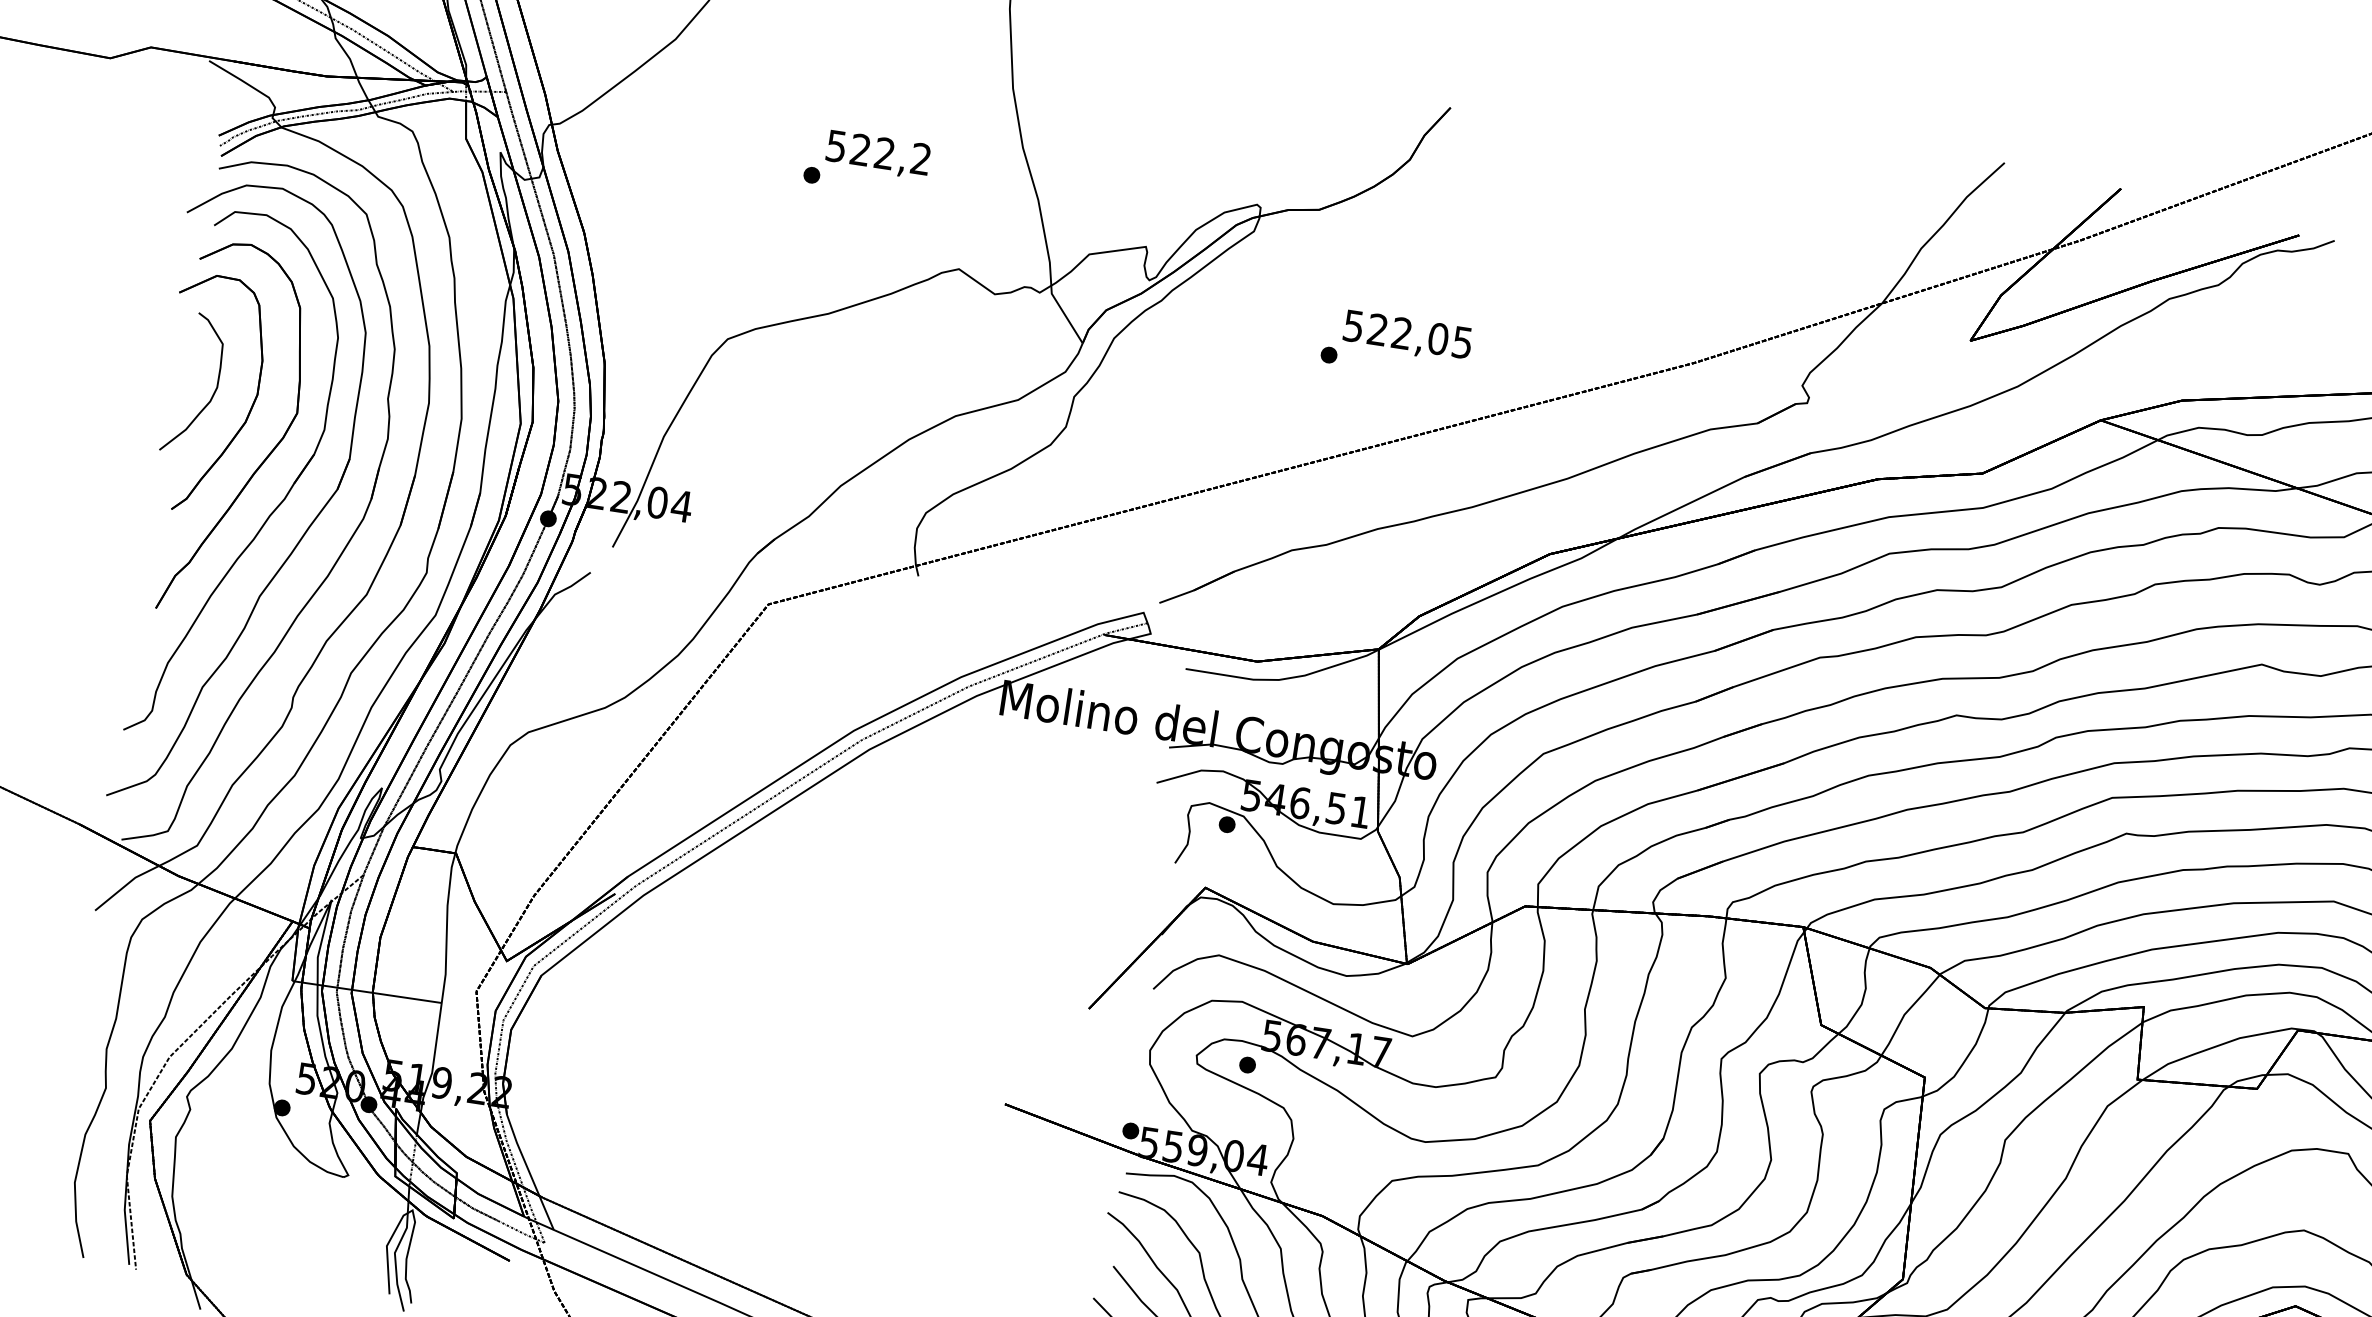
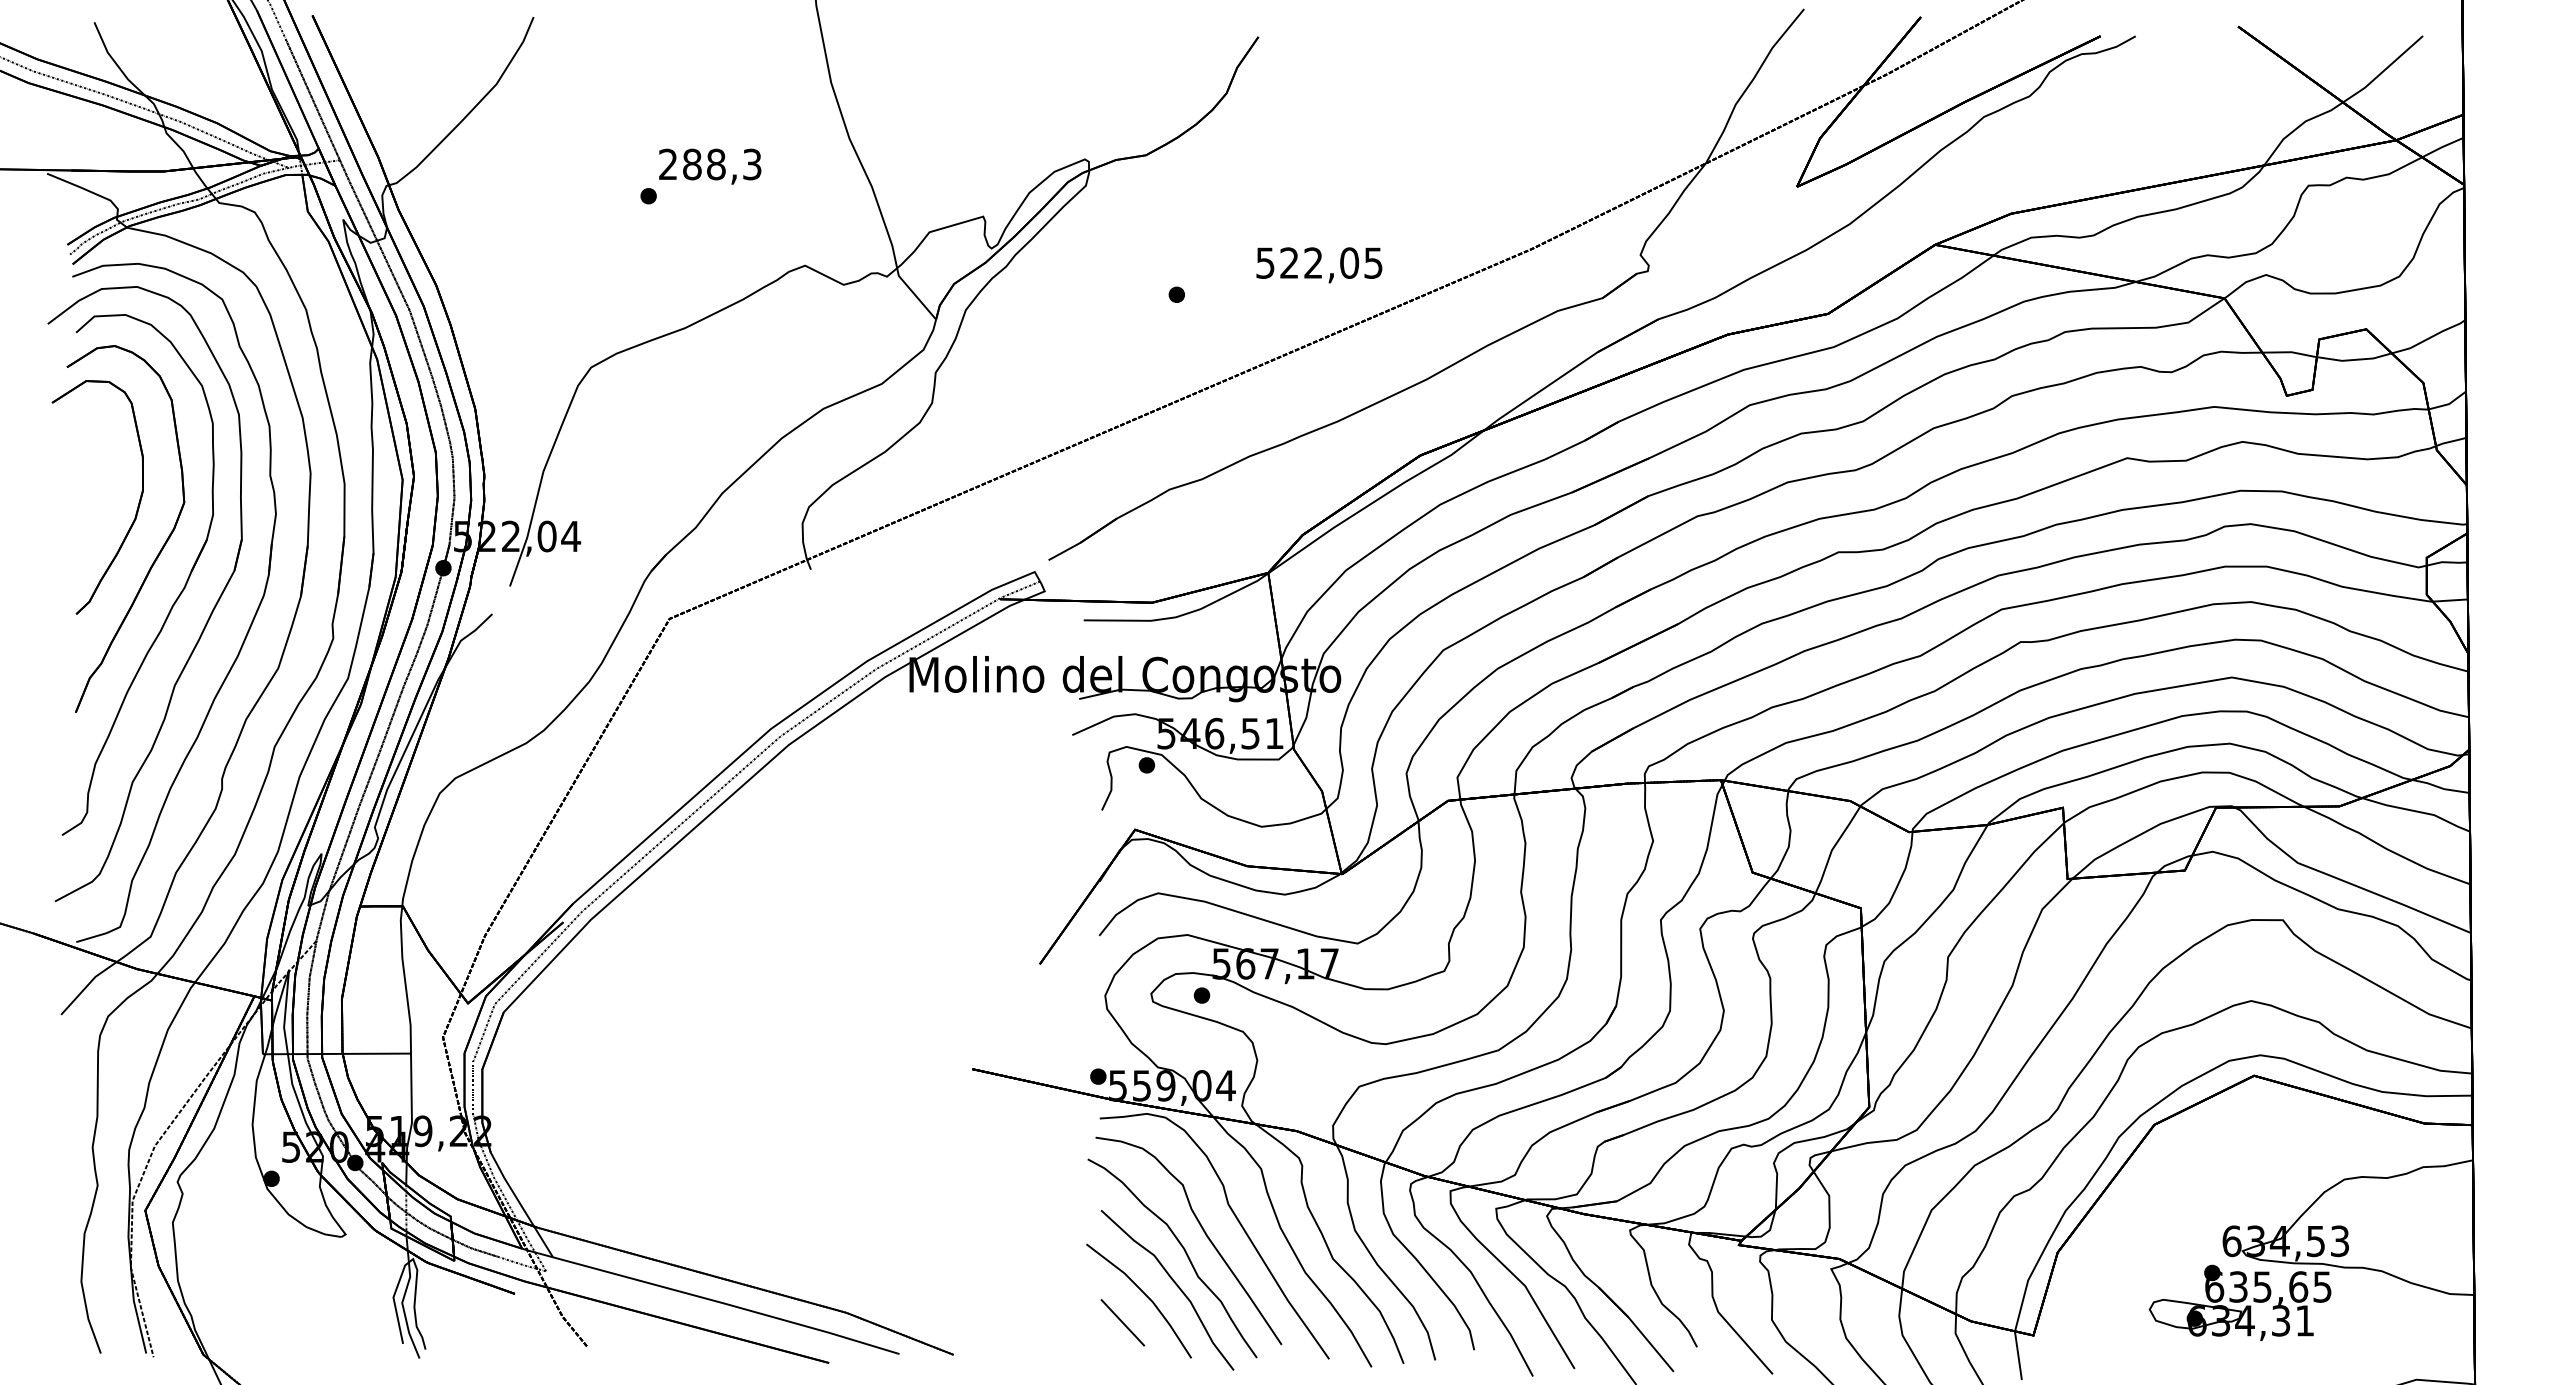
text: (879, 152) -> (710, 164), 522,2 -> 288,3
text: (1407, 336) -> (1319, 265), moved
part: (212, 394) -> (99, 496), removed

